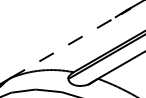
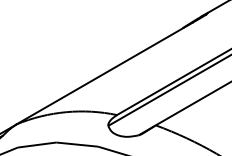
line: (65, 46) -> (104, 74), dashed -> solid

